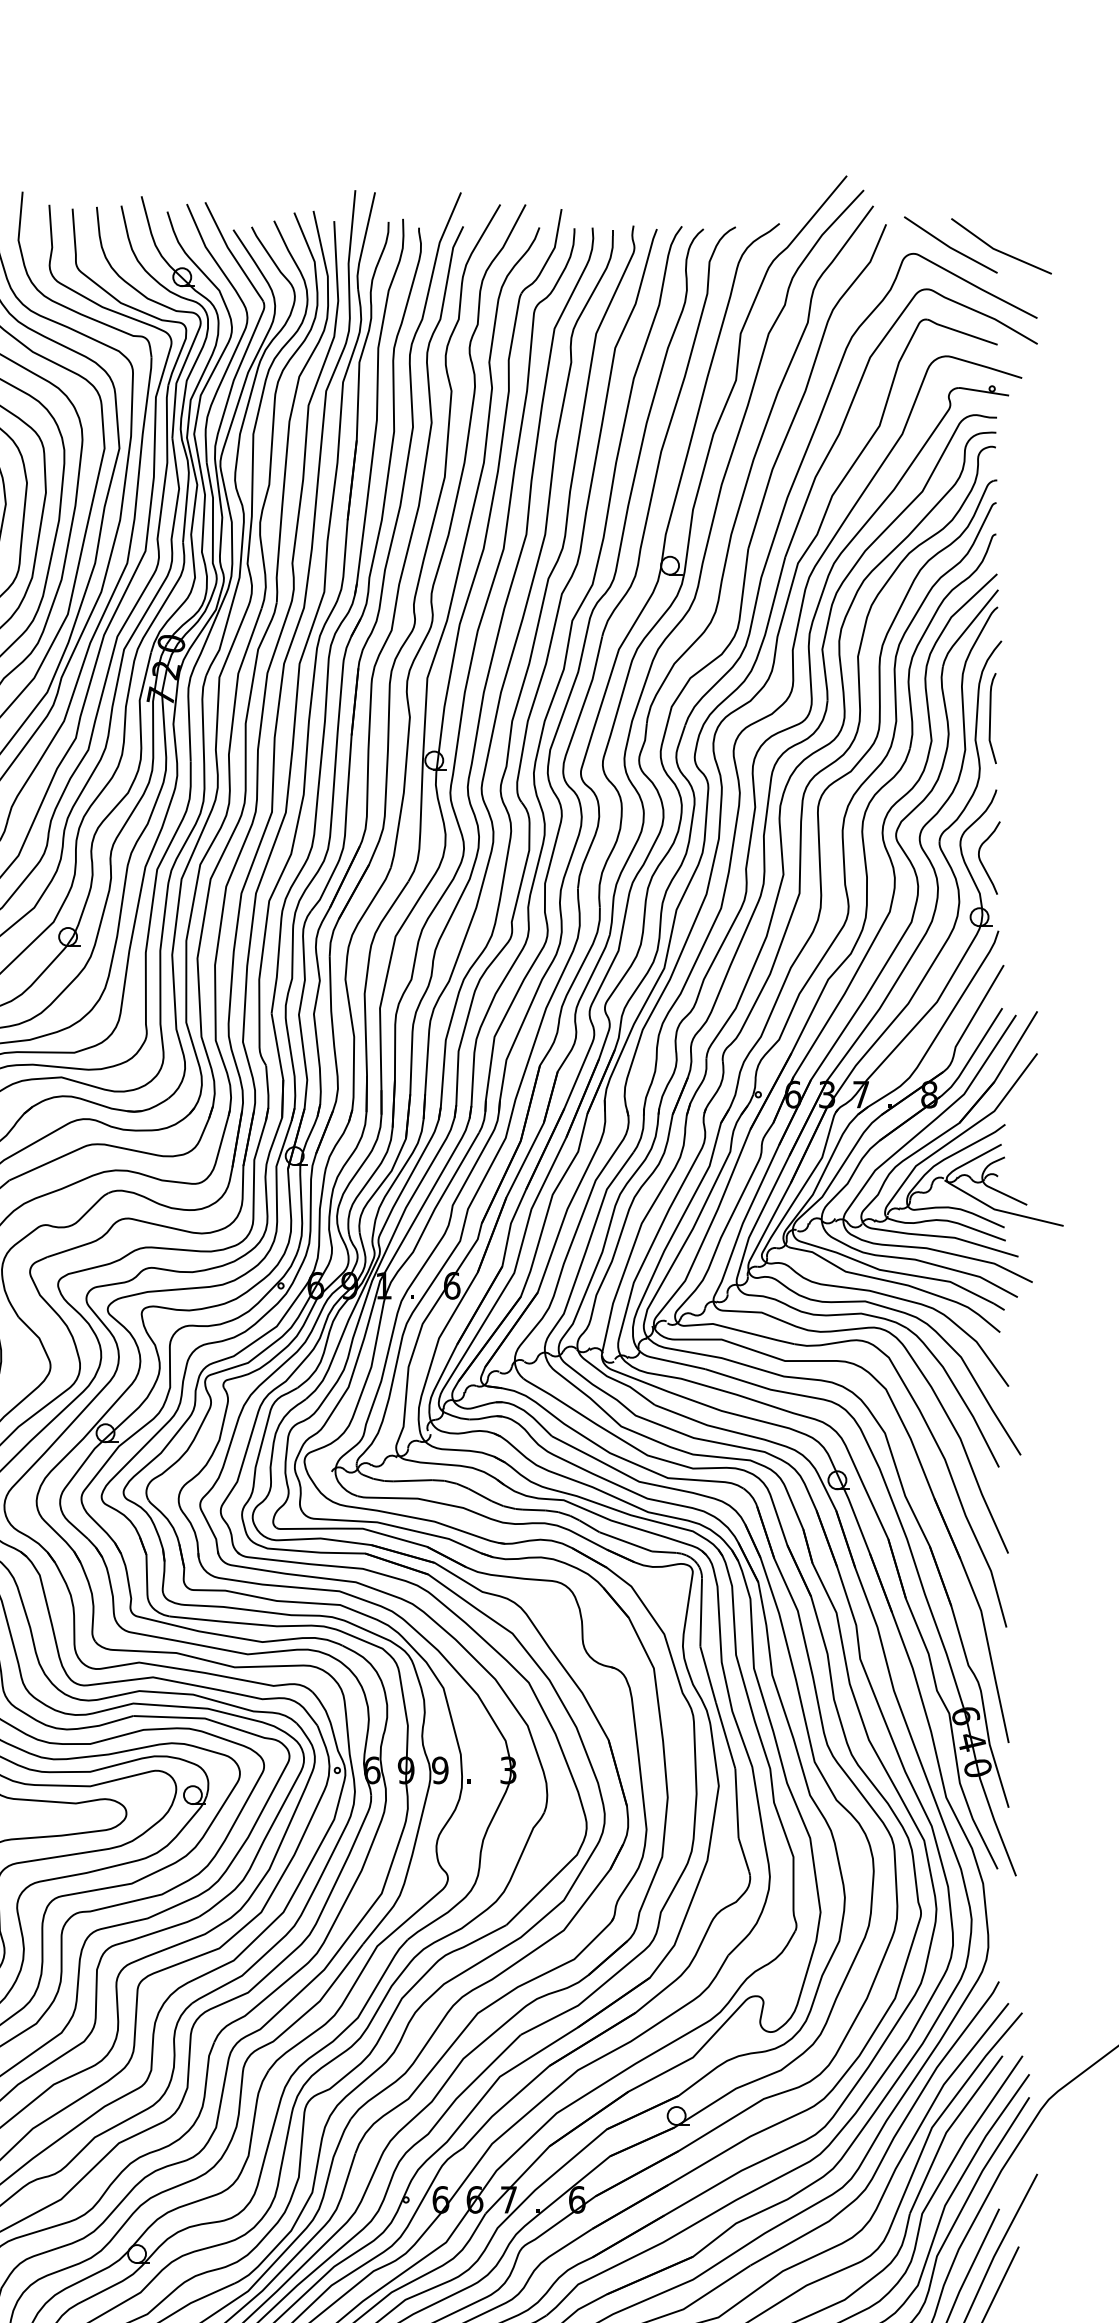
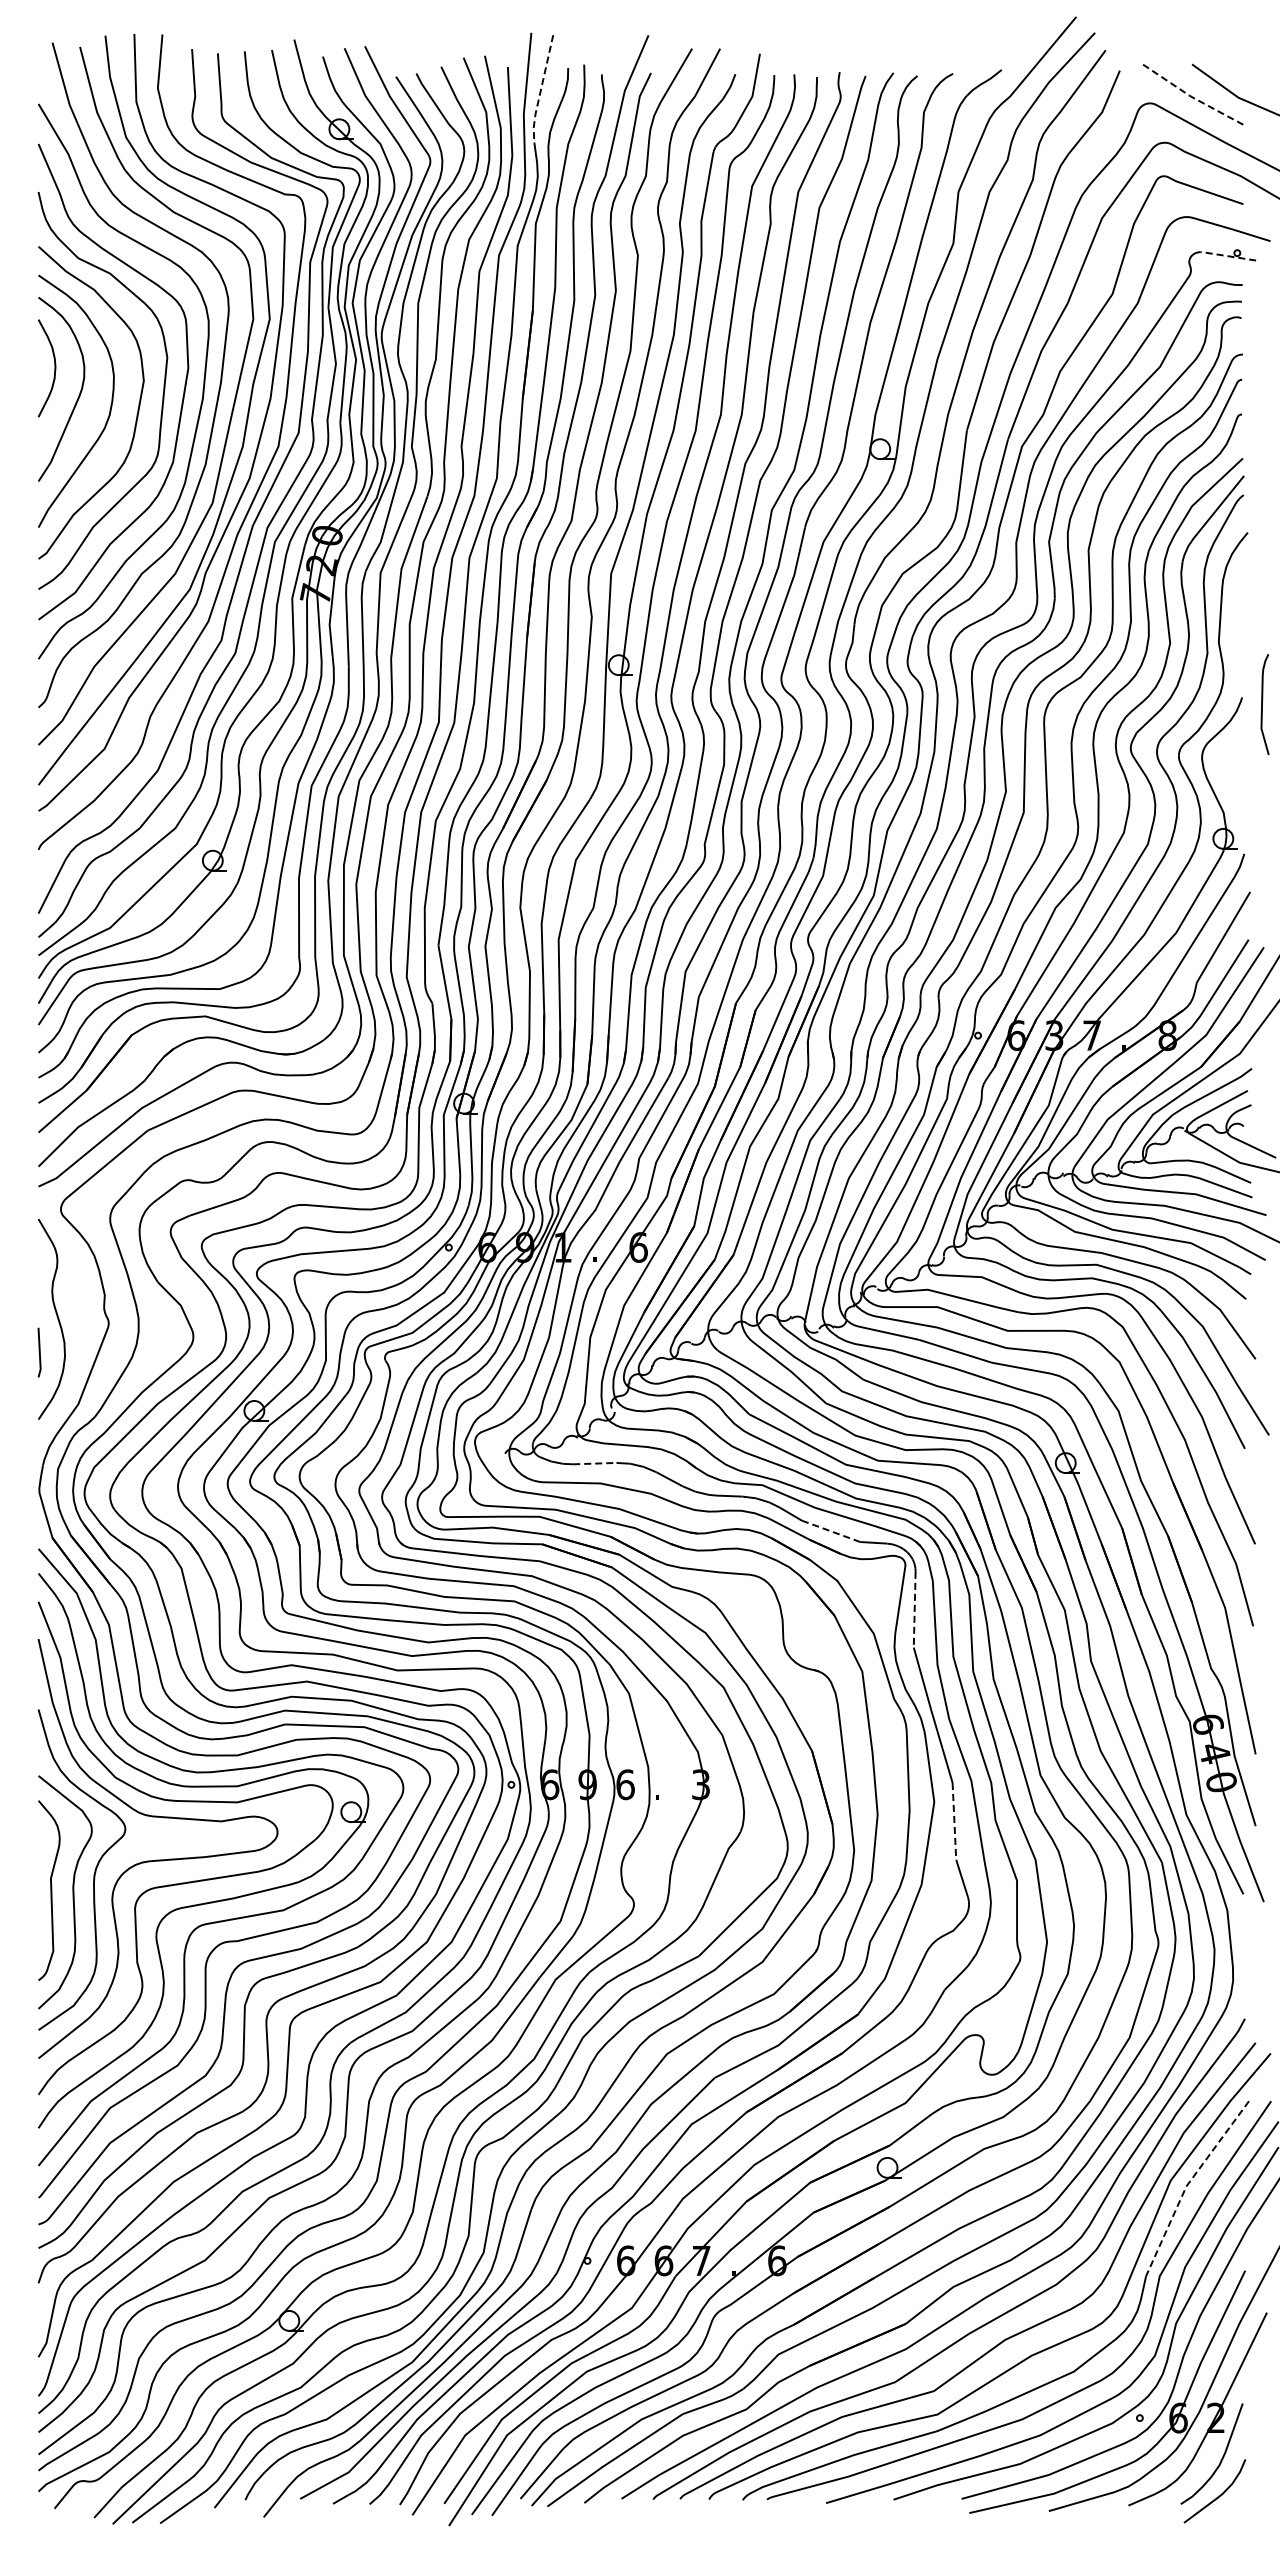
line: (363, 241) -> (540, 89), solid -> dashed
line: (949, 246) -> (1189, 95), solid -> dashed
line: (982, 391) -> (1226, 256), solid -> dashed
curve: (990, 718) -> (1262, 704), moved
curve: (981, 860) -> (1225, 776), removed
line: (412, 1480) -> (594, 1463), solid -> dashed
line: (626, 1541) -> (831, 1531), solid -> dashed
line: (700, 1612) -> (914, 1609), solid -> dashed
text: (440, 1770) -> (625, 1784), 9 -> 6
line: (737, 1803) -> (954, 1821), solid -> dashed
line: (948, 2130) -> (1188, 2183), solid -> dashed

